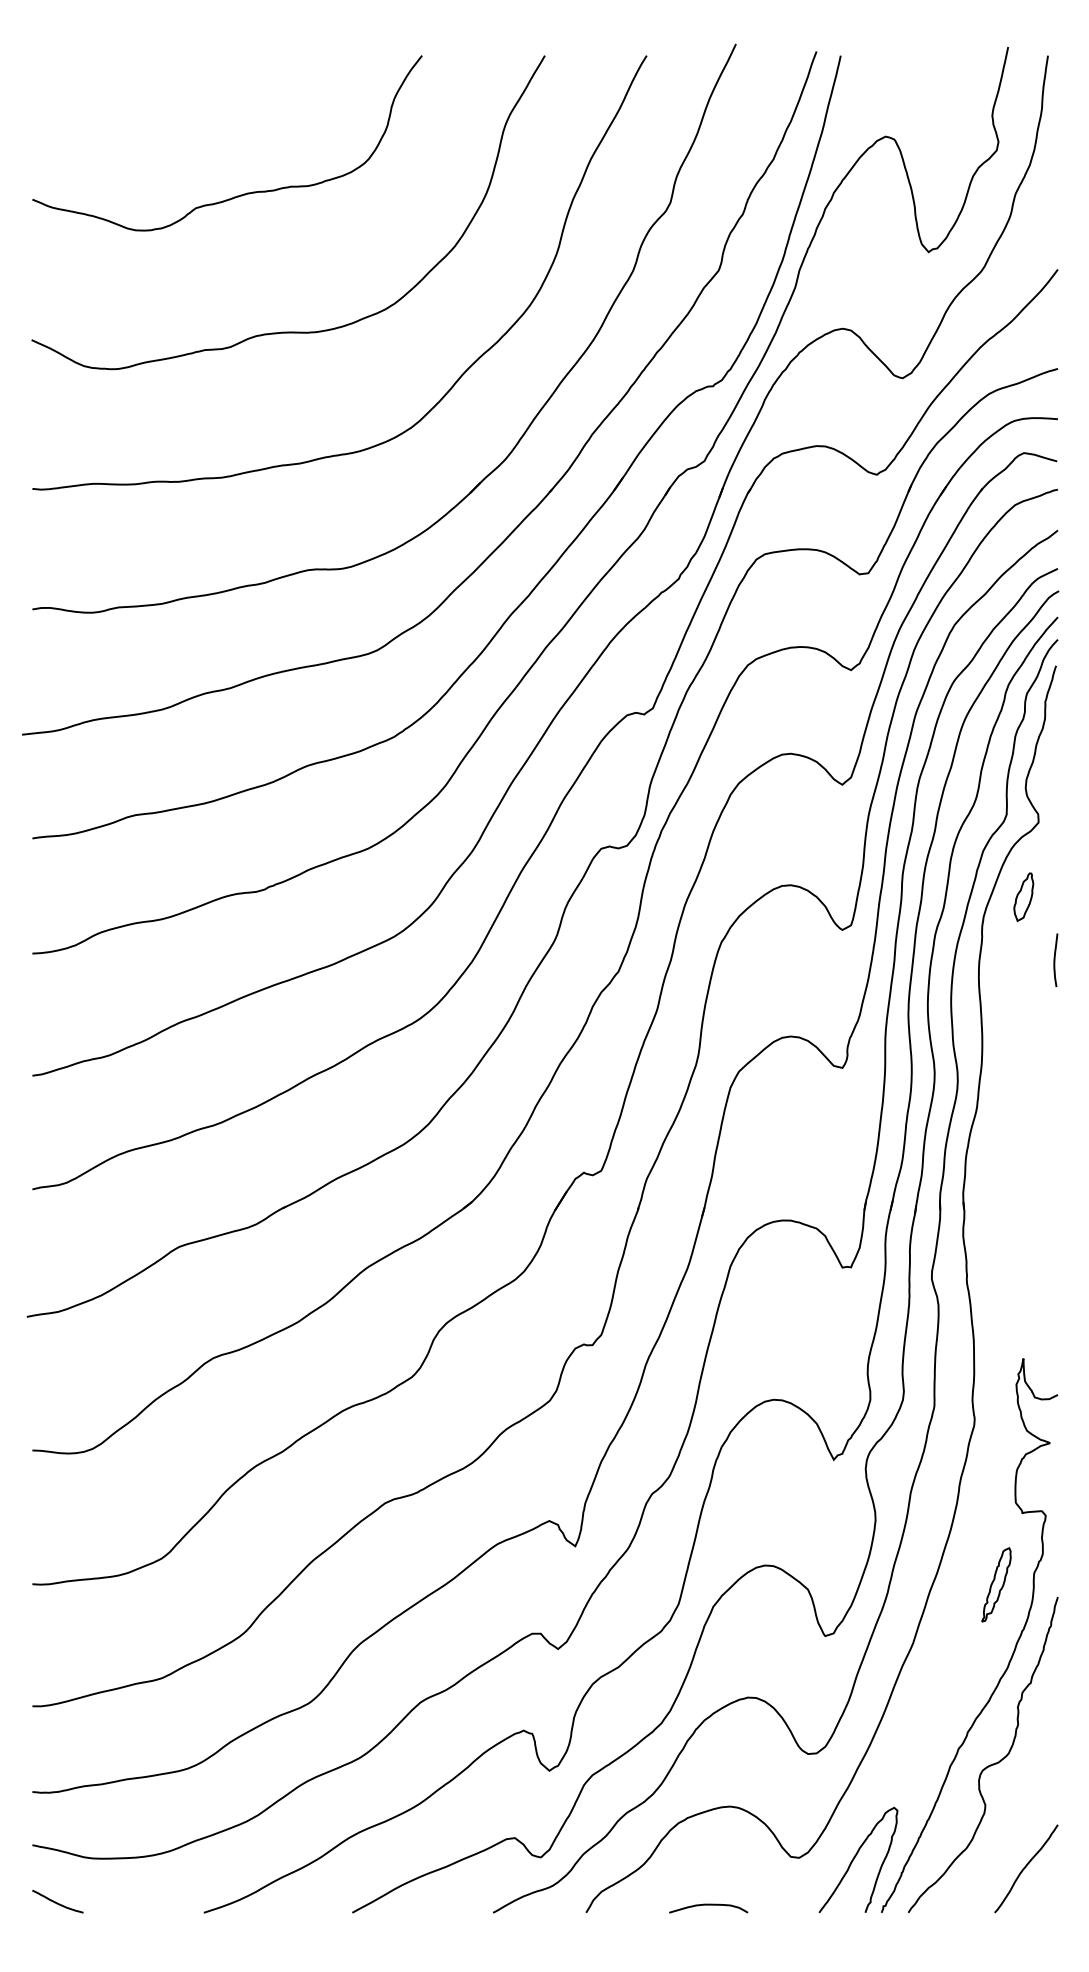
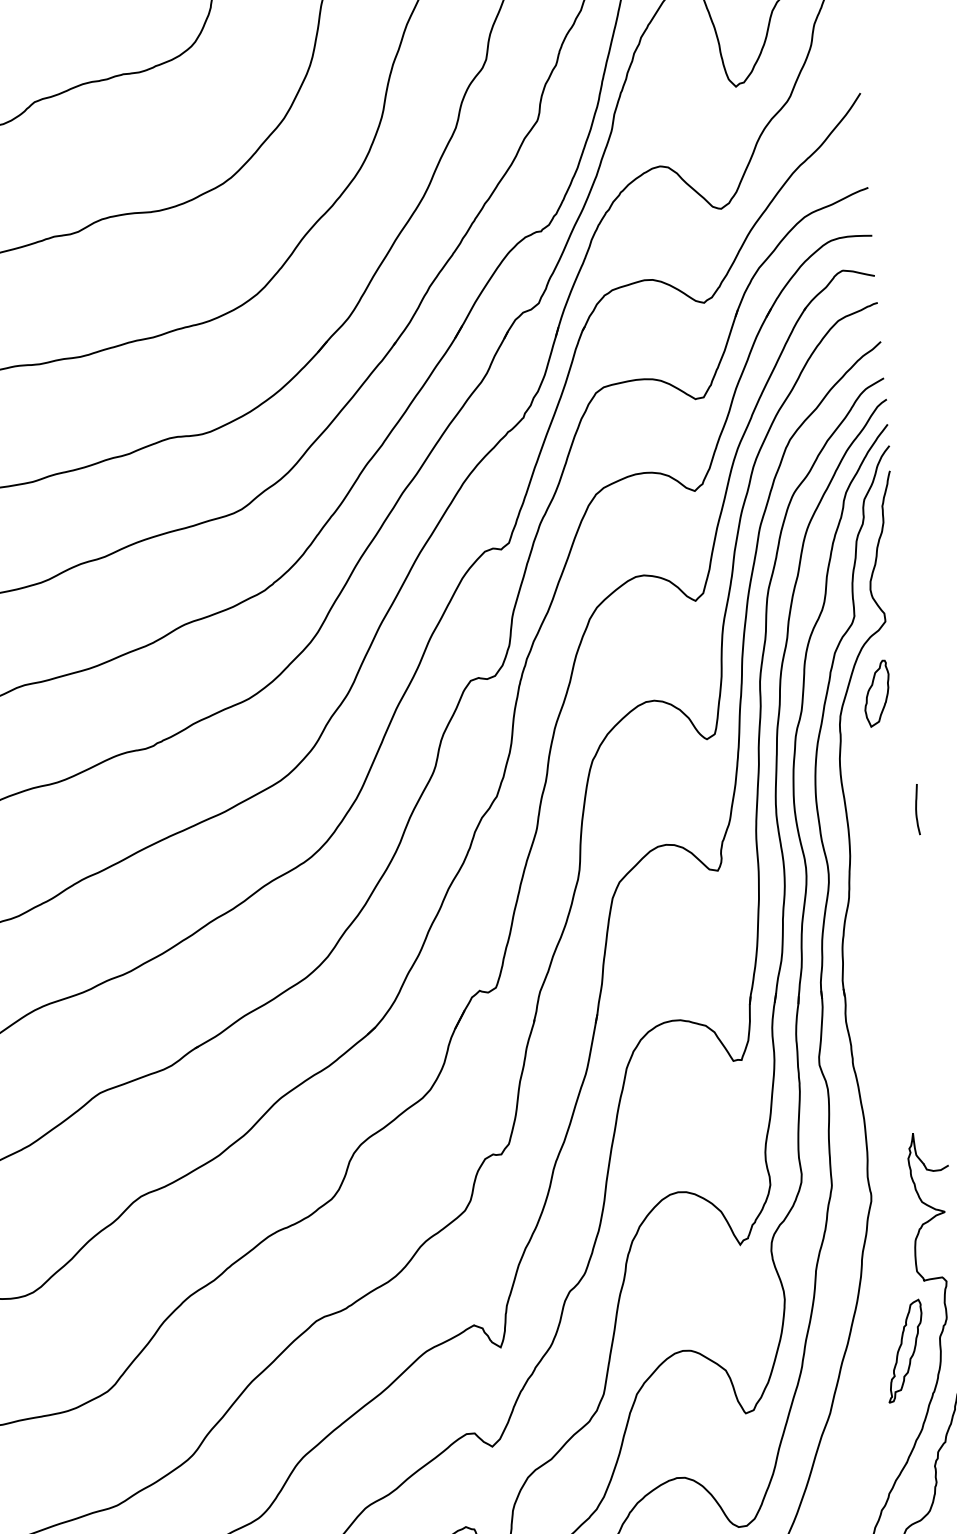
part: (1023, 897) -> (876, 694), size x1.43
curve: (1055, 960) -> (917, 809), moved
part: (996, 1584) -> (905, 1350), size x1.43

